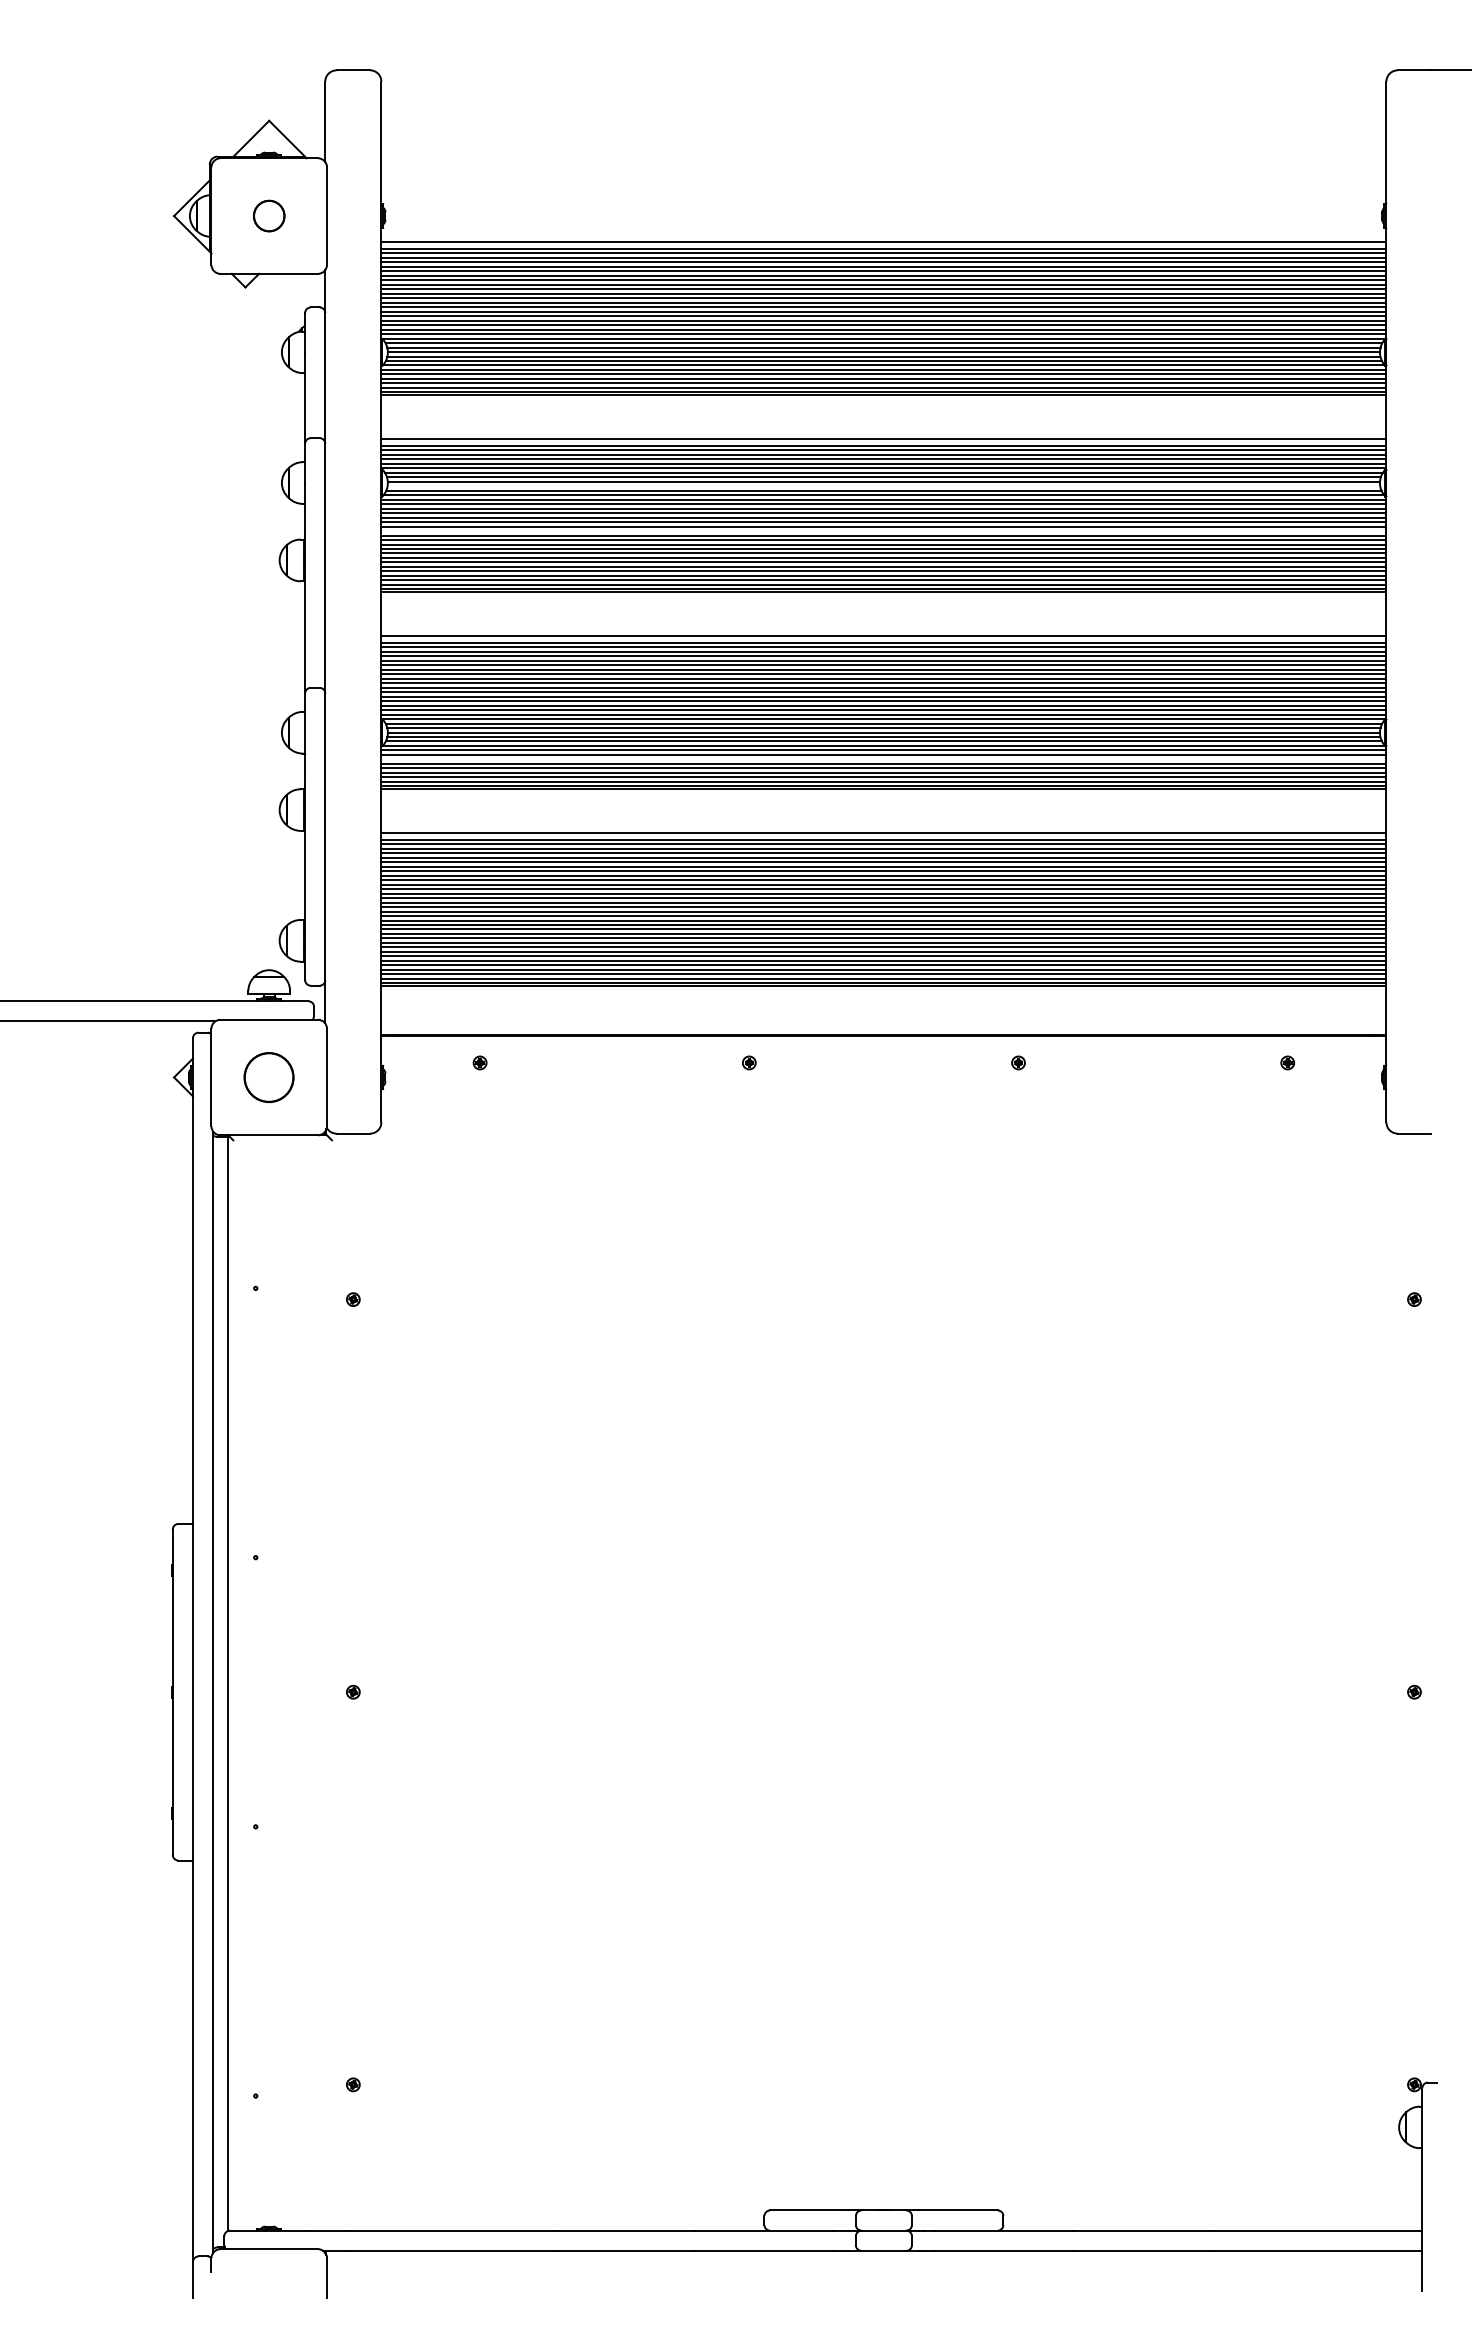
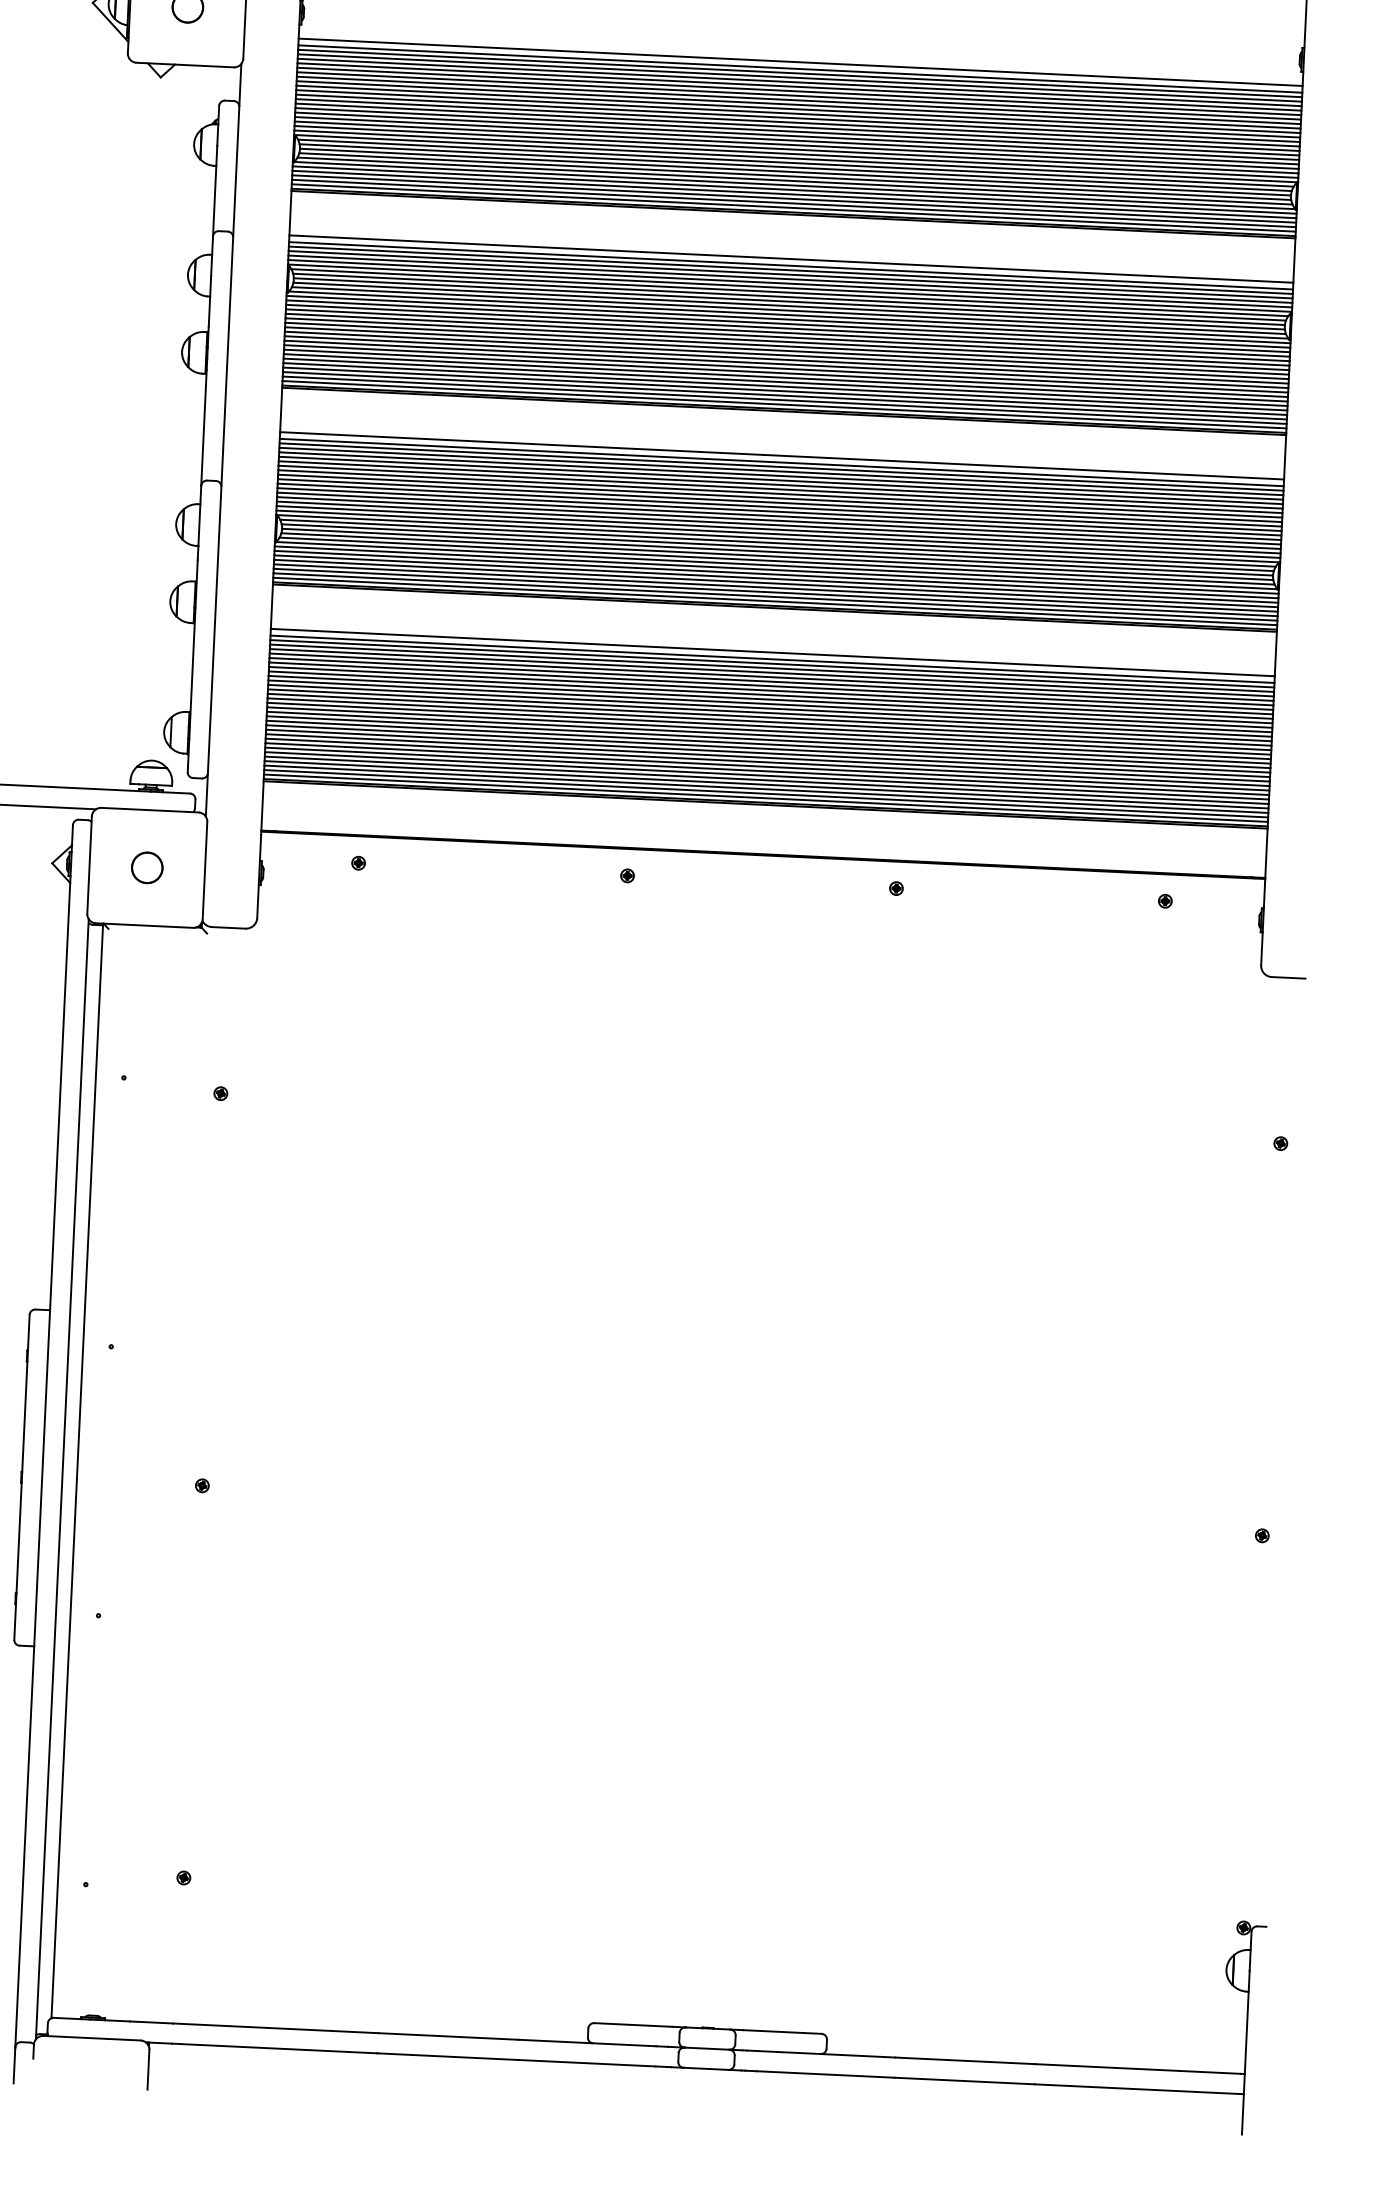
line: (883, 486) -> (788, 306), added
line: (883, 531) -> (786, 351), added
line: (883, 759) -> (775, 579), added
circle: (269, 1077) -> (147, 867), size x0.62

